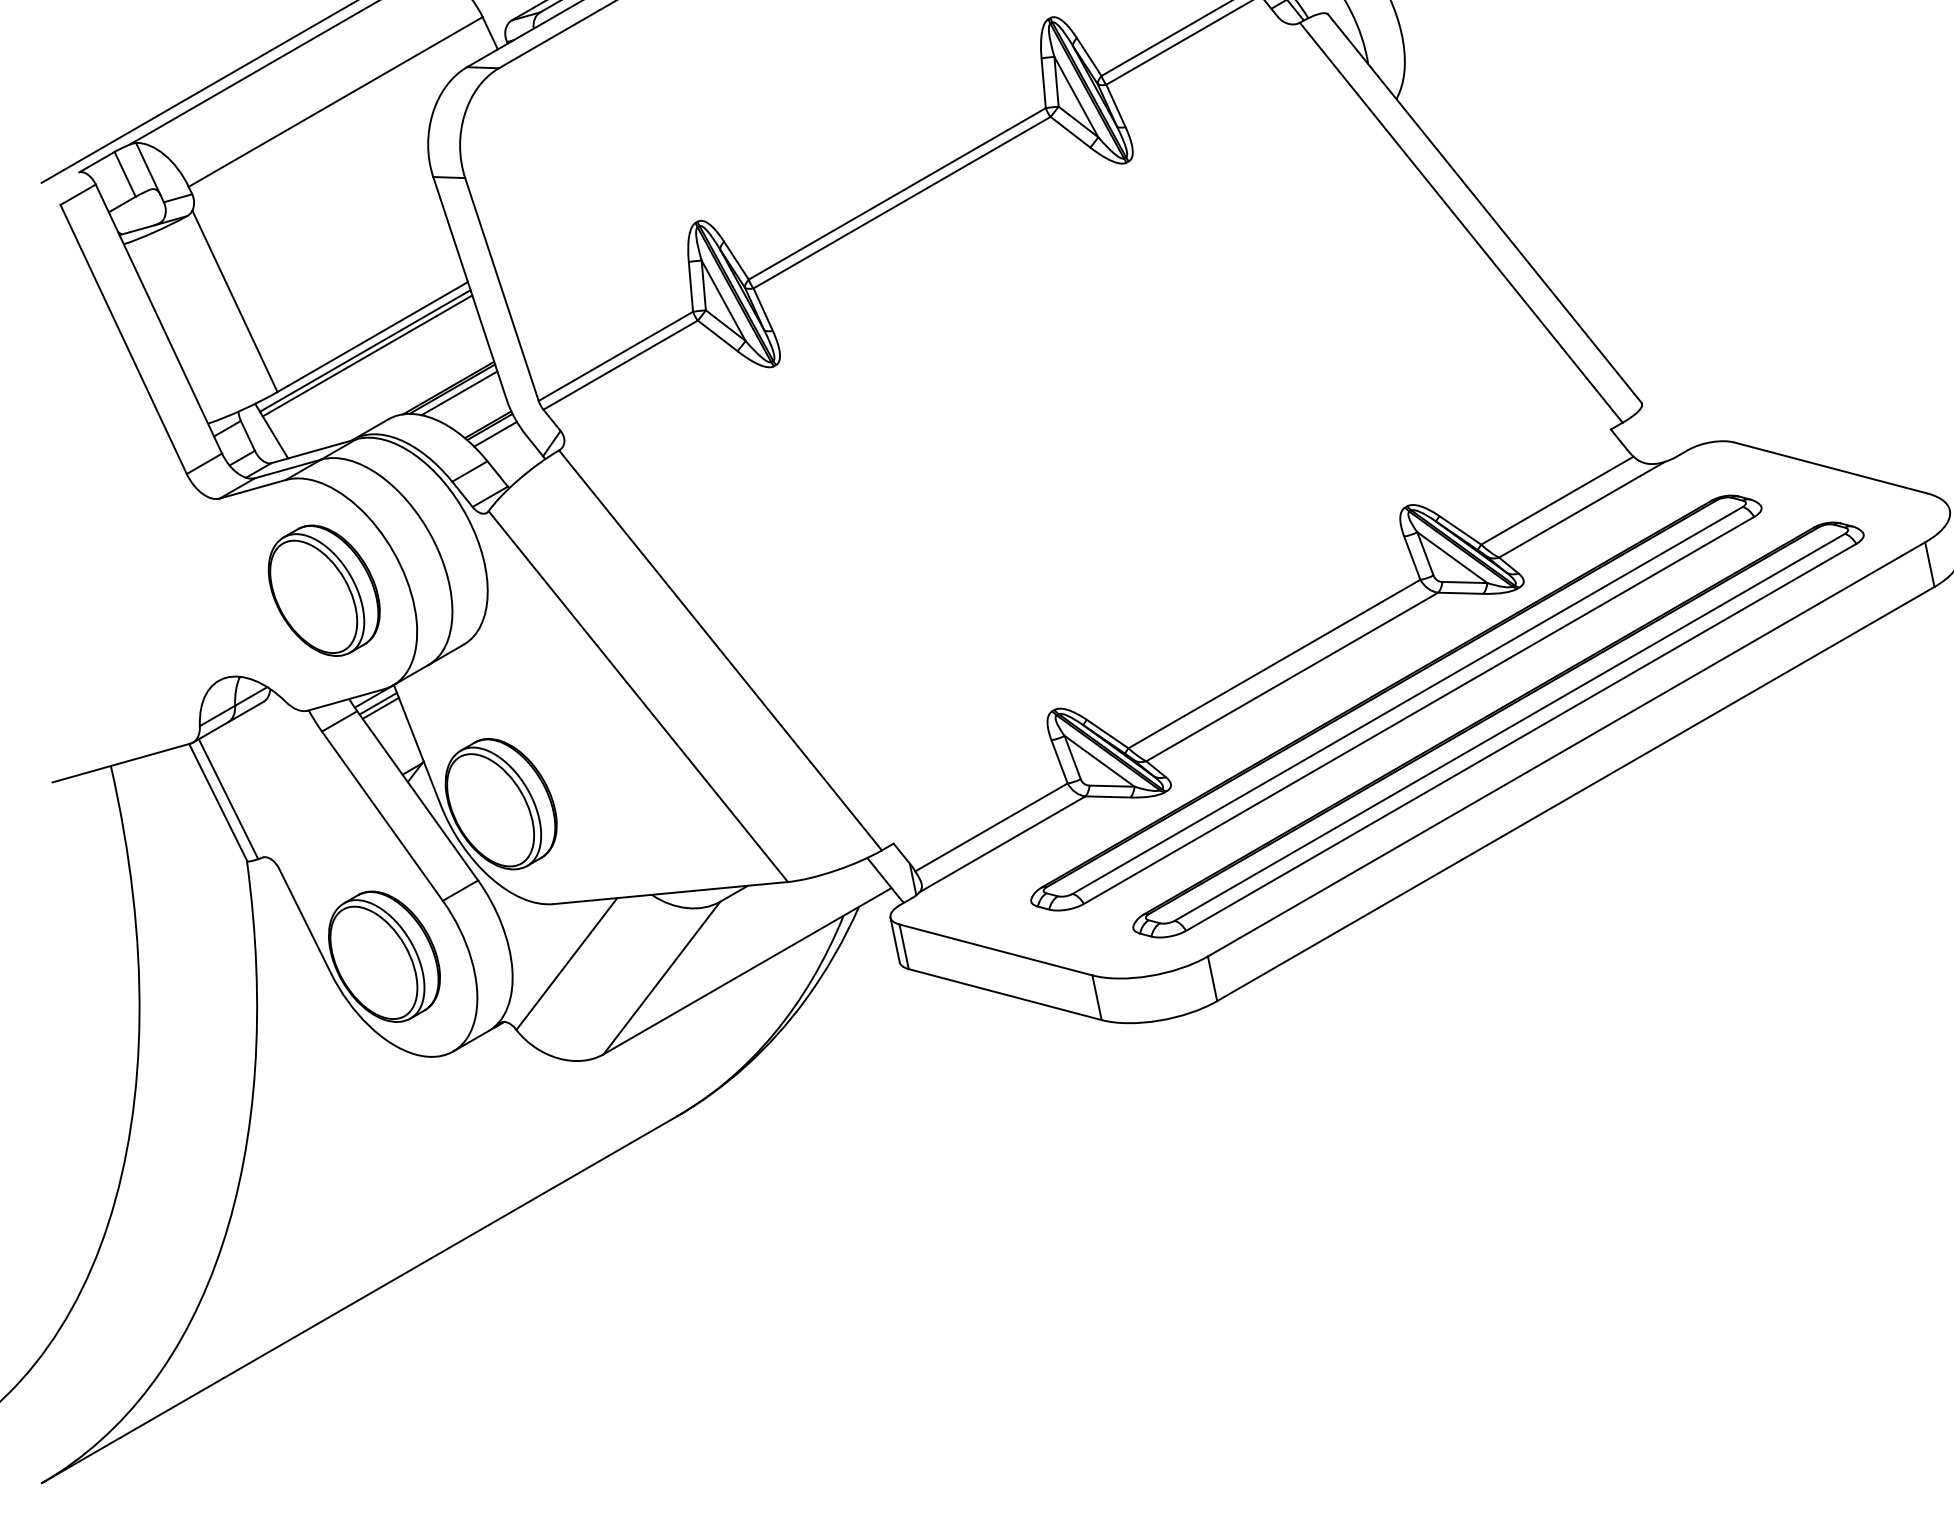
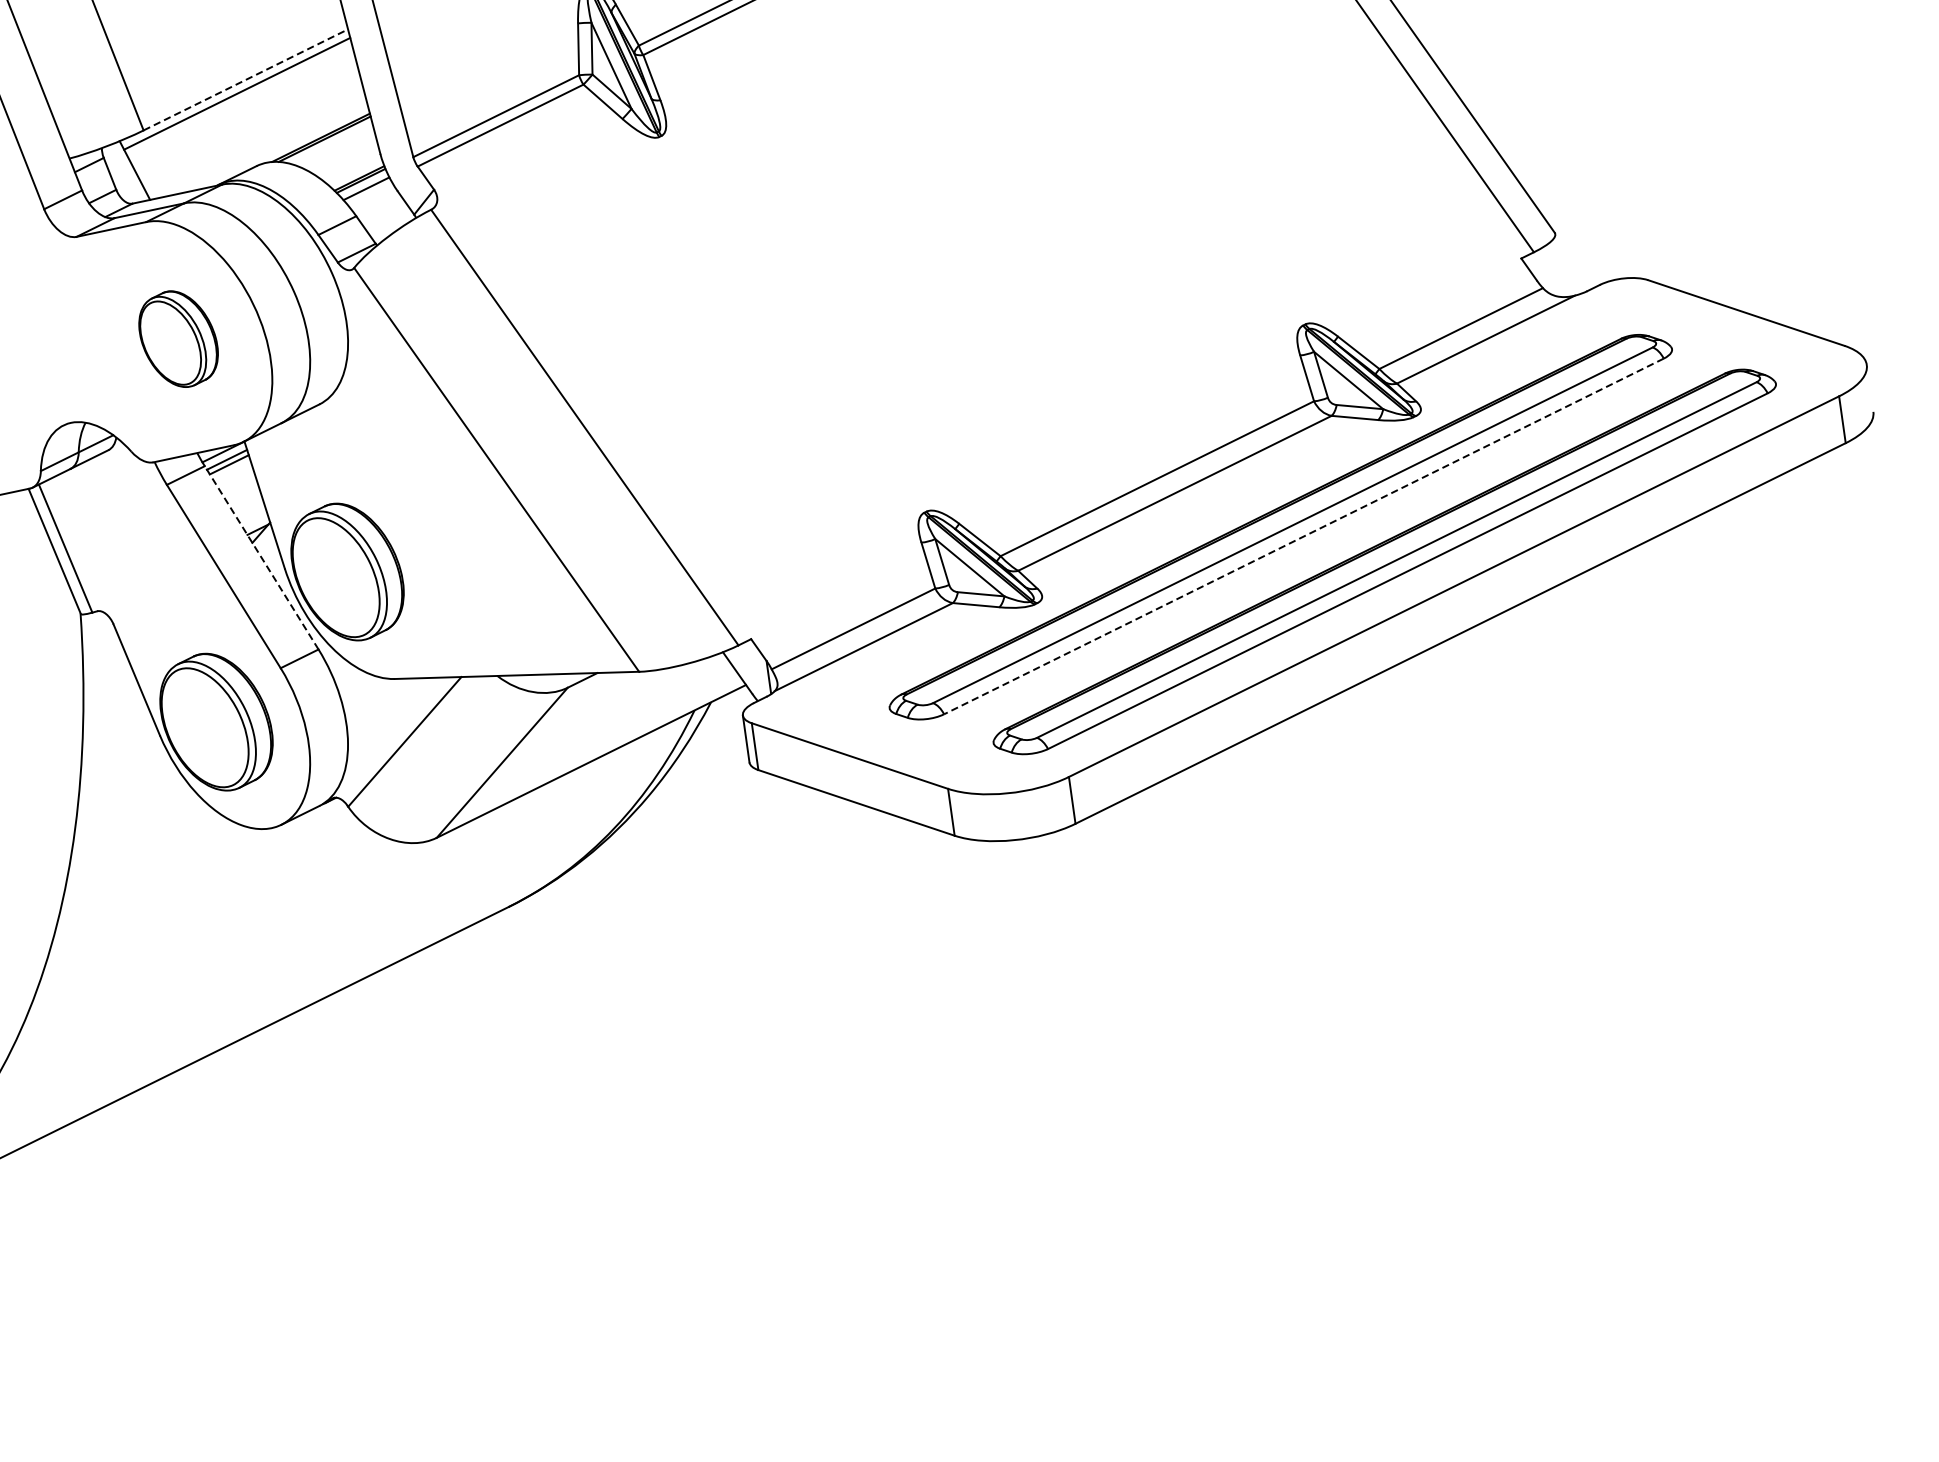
line: (372, 337) -> (245, 80), solid -> dashed
line: (367, 355) -> (239, 98), removed
line: (459, 393) -> (331, 144), removed
part: (323, 590) -> (177, 338), size x0.7
line: (1419, 710) -> (1304, 536), solid -> dashed
line: (417, 795) -> (261, 557), solid -> dashed

